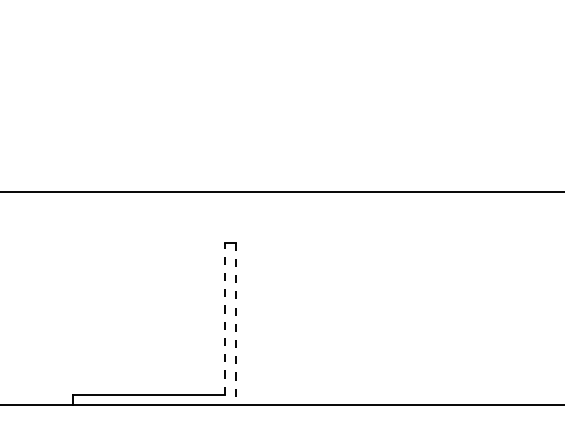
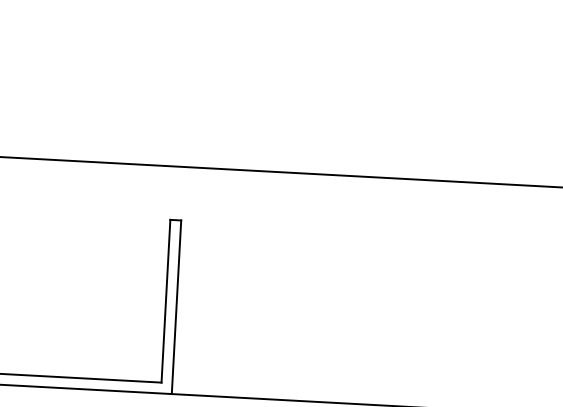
line: (225, 318) -> (166, 301), dashed -> solid
line: (235, 324) -> (176, 308), dashed -> solid

